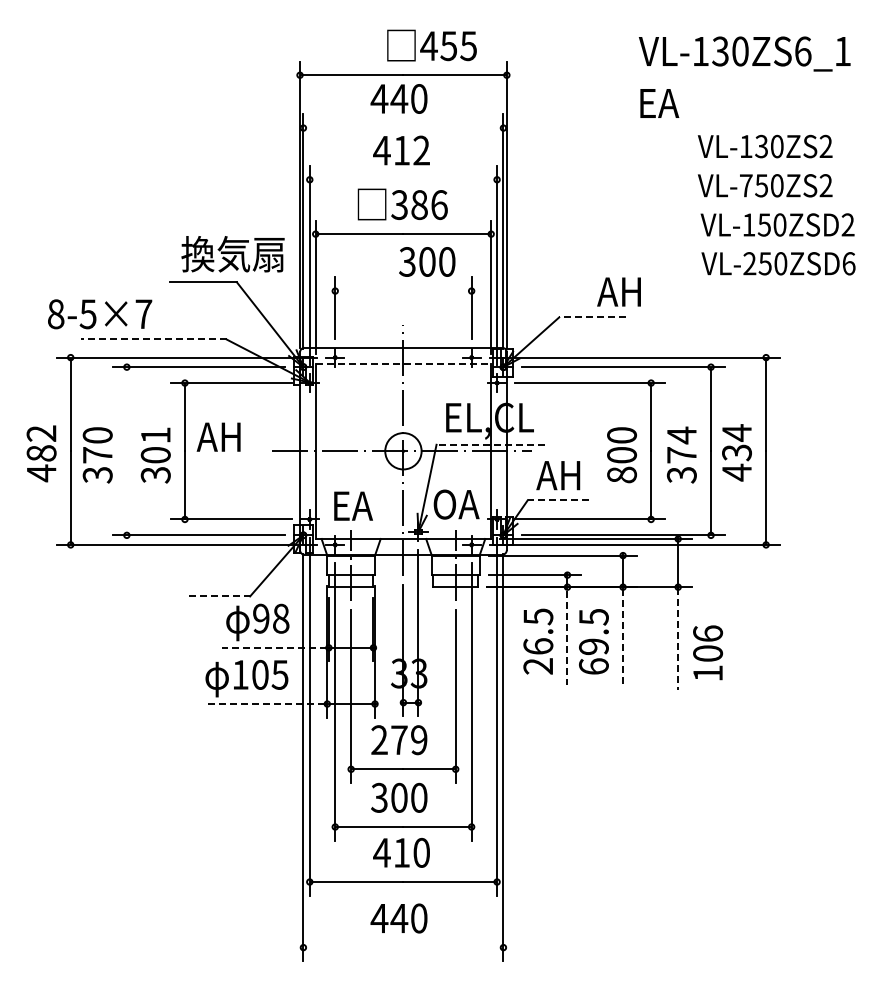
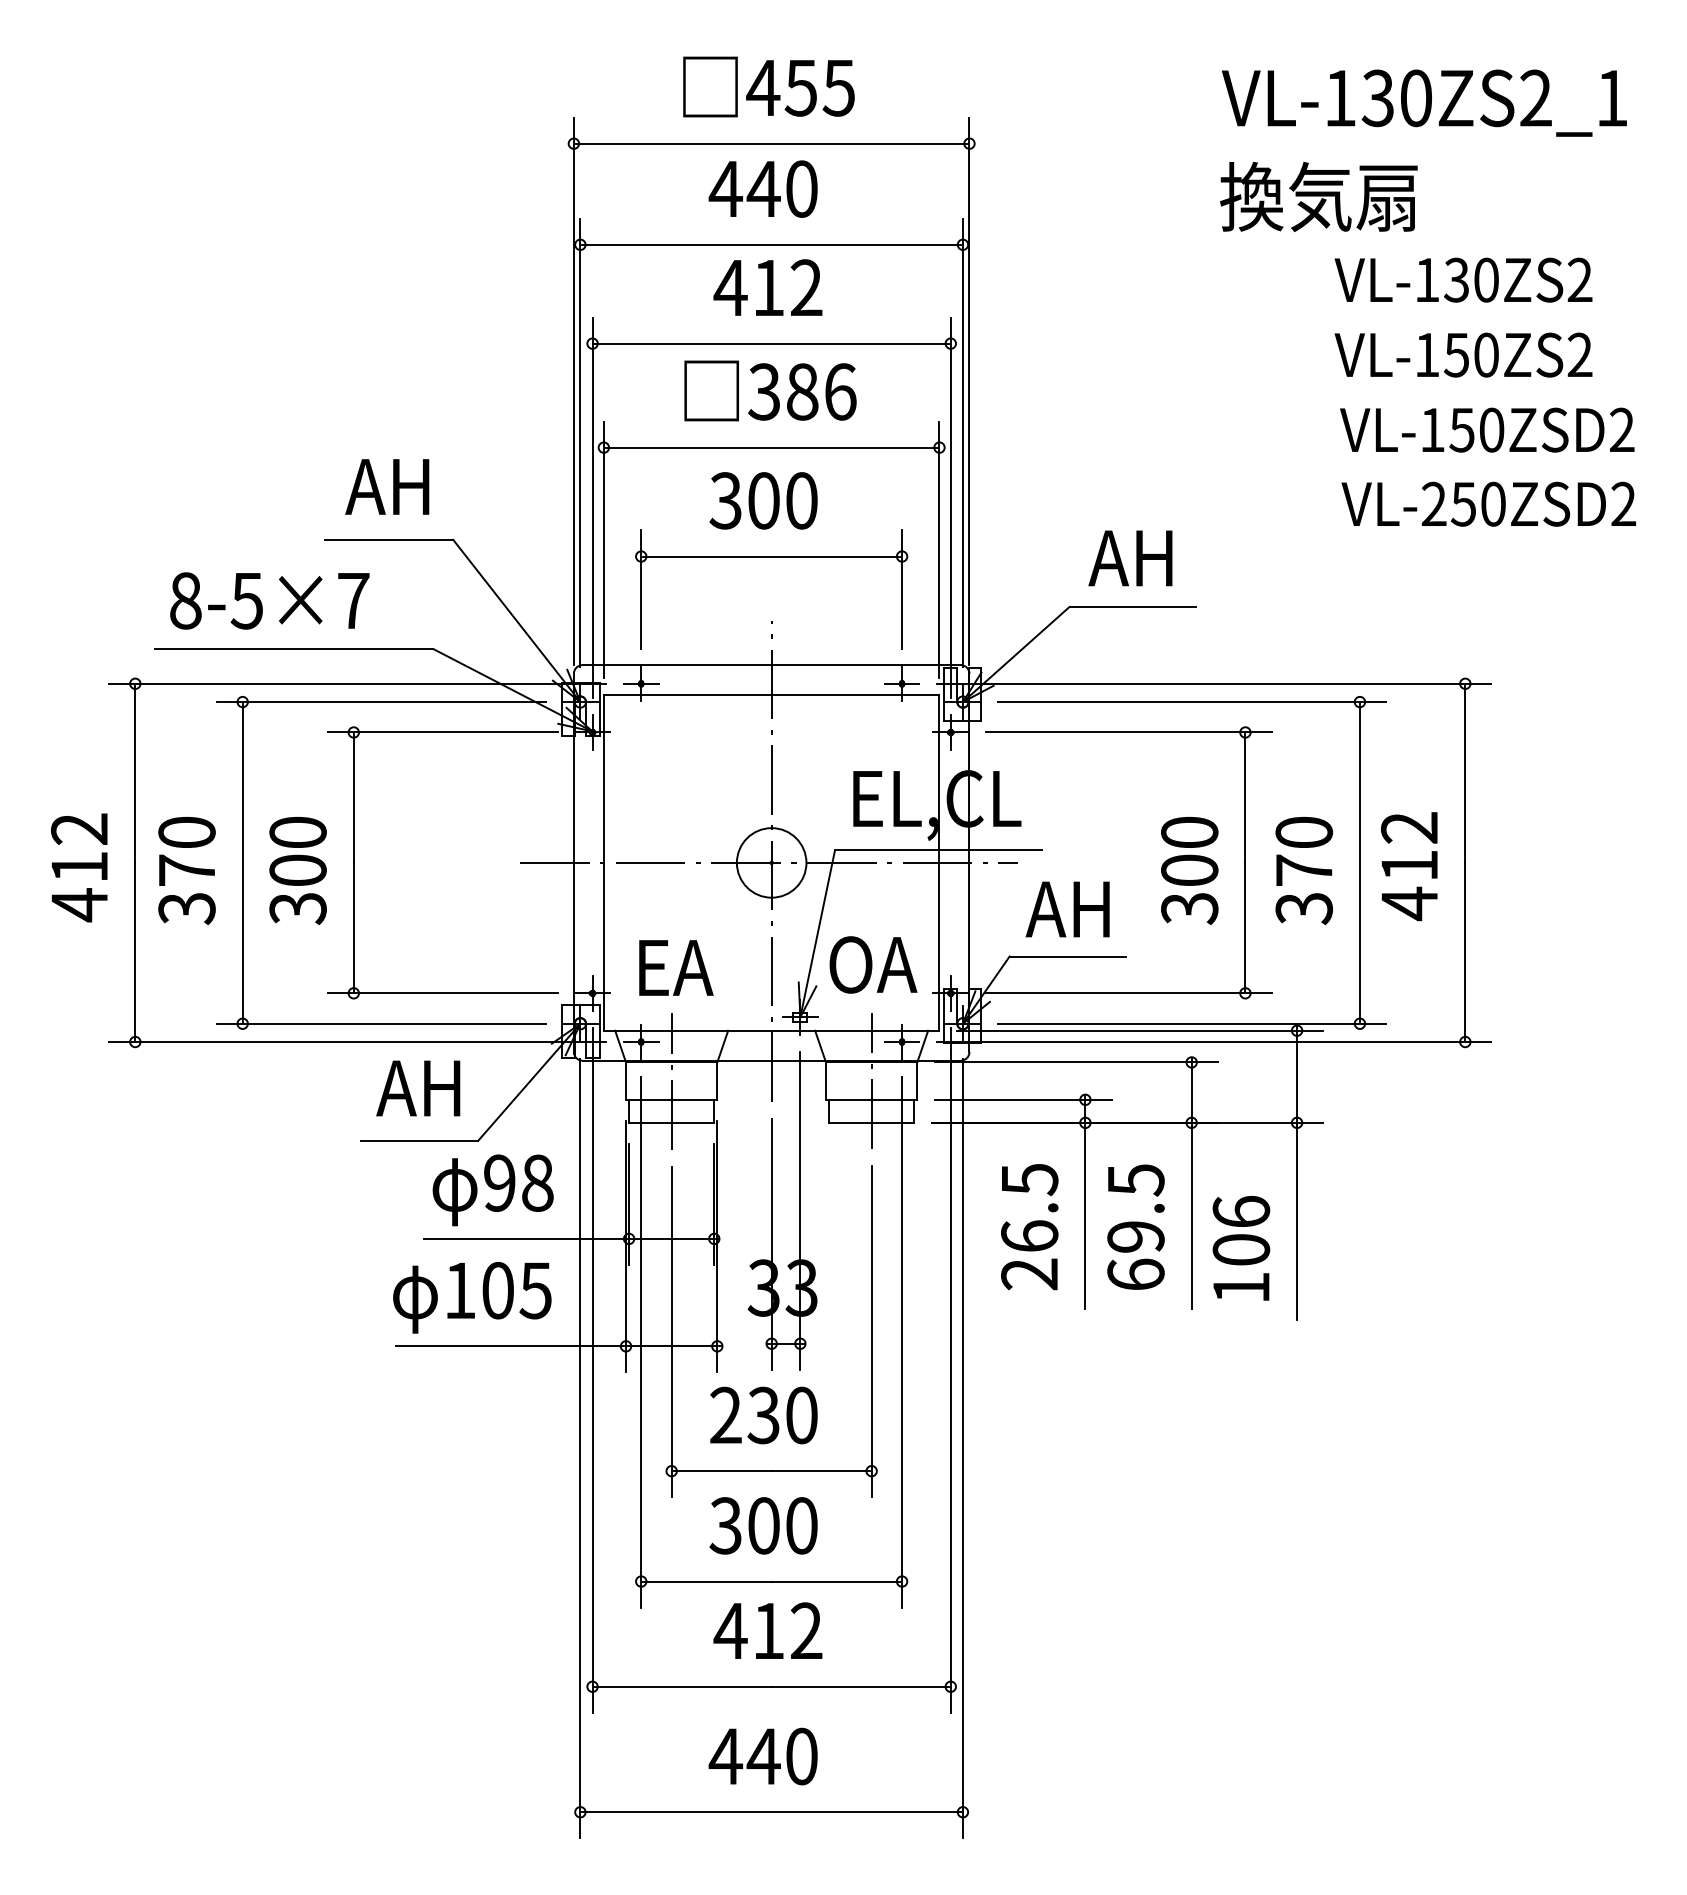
text: (431, 45) -> (767, 86), moved
text: (803, 51) -> (1536, 98), VL-130ZS6_1 -> VL-130ZS2_1
text: (689, 102) -> (1318, 195), EA -> 換気扇
line: (403, 128) -> (771, 245), added
line: (403, 179) -> (771, 343), added
text: (746, 185) -> (1427, 354), VL-750ZS2 -> VL-150ZS2
text: (232, 254) -> (444, 486), 換気扇 -> AH
text: (427, 261) -> (764, 499), moved
text: (848, 263) -> (1622, 503), VL-250ZSD6 -> VL-250ZSD2
line: (403, 291) -> (771, 557), added
text: (618, 291) -> (1129, 557), moved
text: (100, 314) -> (270, 601), moved
line: (591, 317) -> (1131, 607), dashed -> solid
line: (153, 339) -> (293, 649), dashed -> solid
line: (403, 363) -> (771, 695), dashed -> solid
text: (155, 435) -> (297, 832), 301 -> 300
text: (681, 435) -> (1303, 832), 374 -> 370
text: (218, 436) -> (417, 1087), moved
text: (736, 442) -> (1408, 846), 434 -> 412
line: (490, 444) -> (938, 849), dashed -> solid
line: (126, 451) -> (241, 863), added
text: (41, 453) -> (79, 867), 482 -> 412
text: (621, 474) -> (1188, 907), 800 -> 300
line: (557, 500) -> (1066, 957), dashed -> solid
line: (219, 596) -> (419, 1140), dashed -> solid
line: (623, 636) -> (1192, 1217), dashed -> solid
line: (567, 638) -> (1085, 1221), dashed -> solid
line: (678, 639) -> (1297, 1222), dashed -> solid
line: (274, 647) -> (525, 1238), dashed -> solid
text: (708, 652) -> (1242, 1247), moved
line: (265, 704) -> (507, 1347), dashed -> solid
text: (408, 740) -> (781, 1416), 279 -> 230
text: (421, 852) -> (806, 1630), 410 -> 412
line: (403, 947) -> (771, 1811), added

